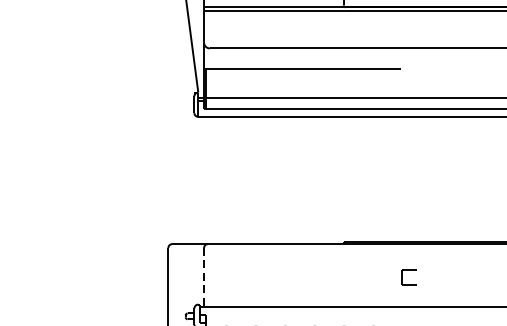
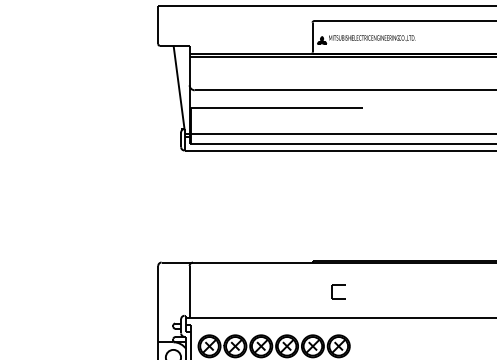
line: (203, 277) -> (189, 291), dashed -> solid
part: (408, 277) -> (338, 291), moved

